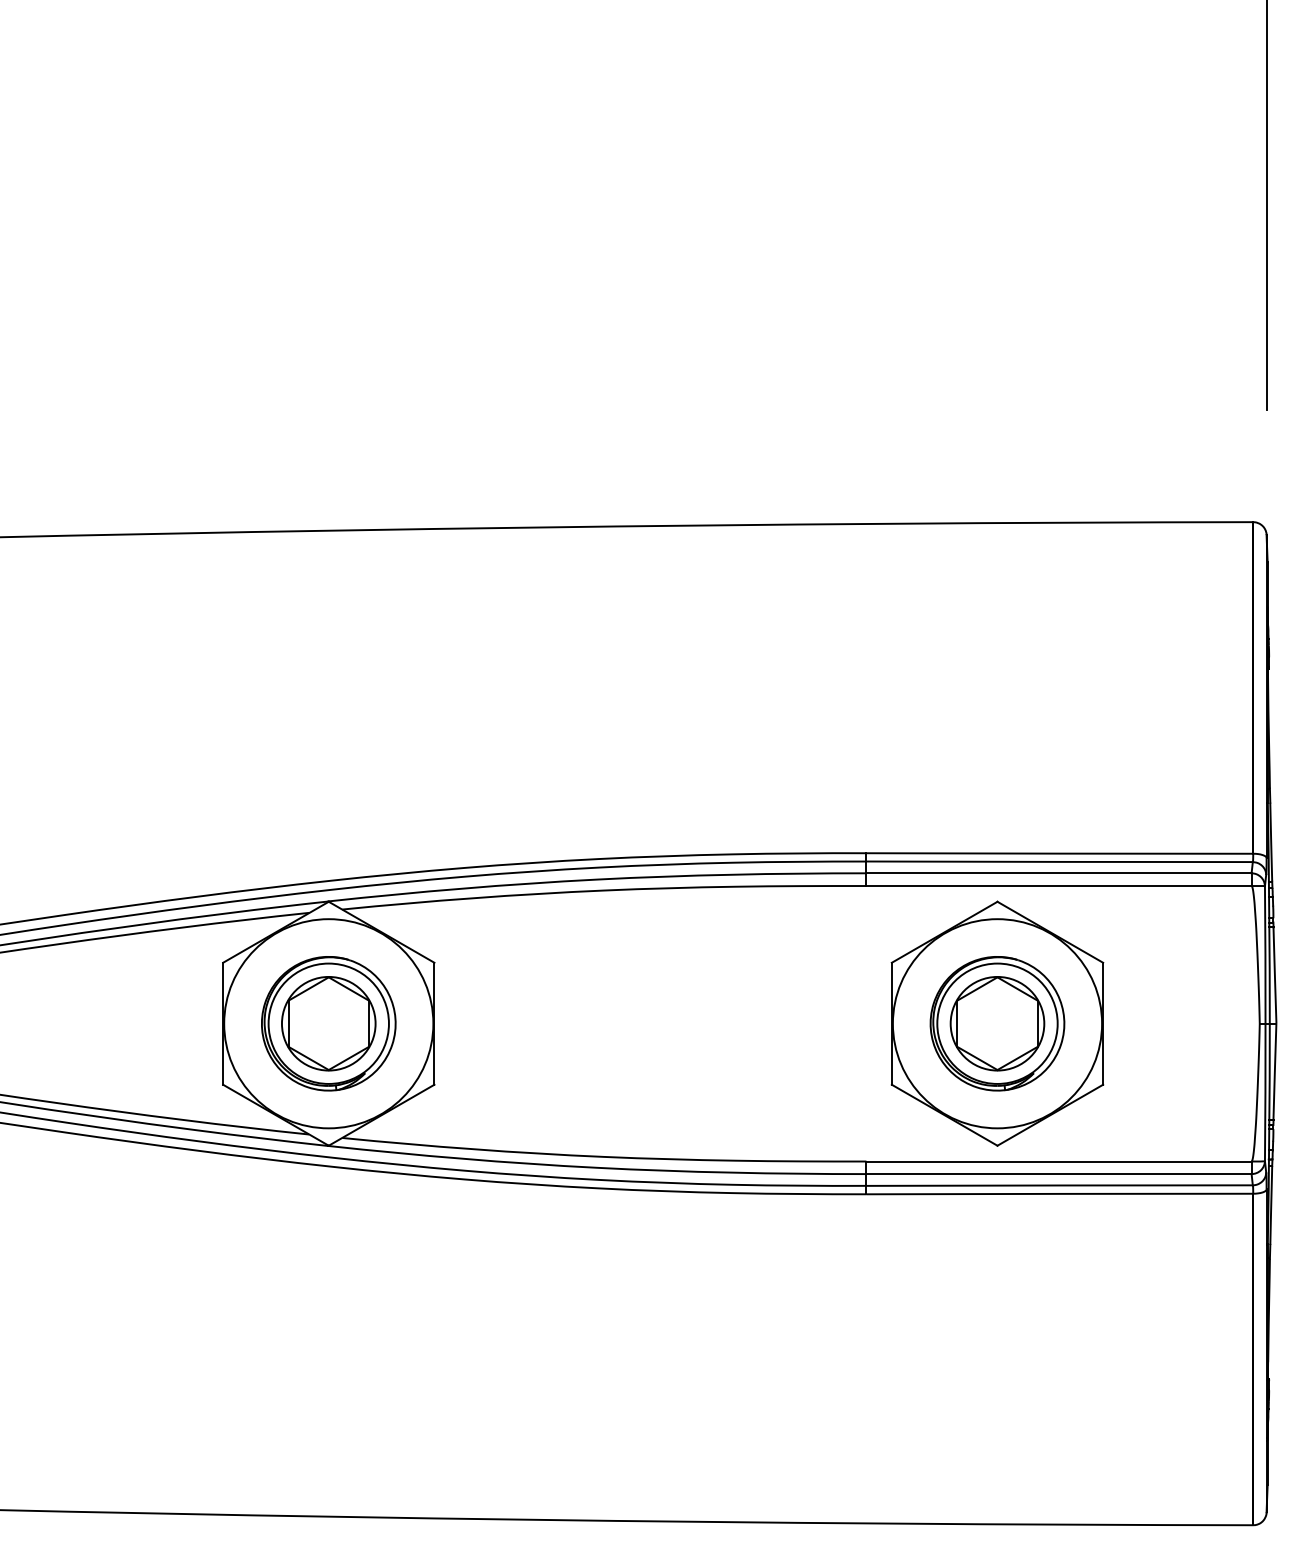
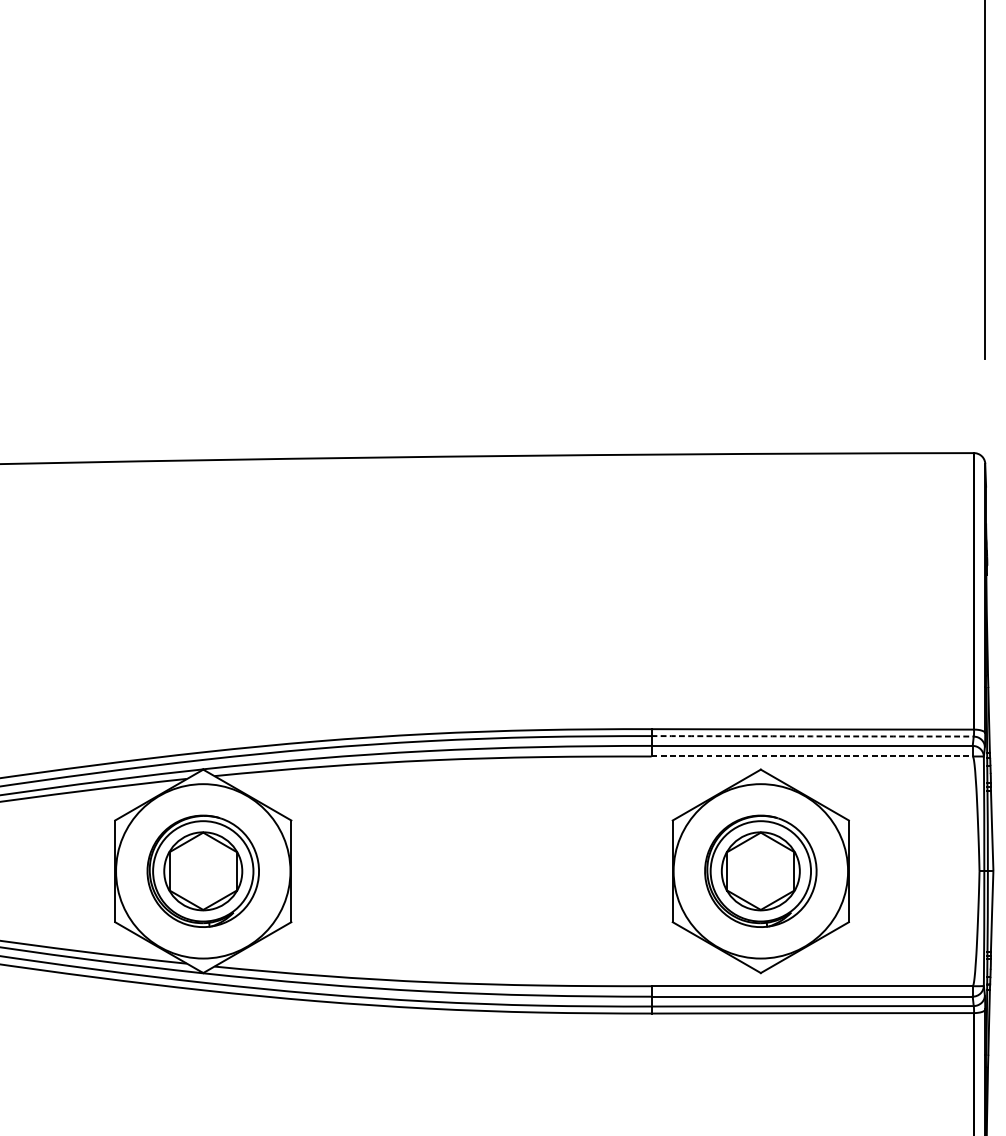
arc: (1059, 861) -> (812, 736), solid -> dashed
line: (1059, 886) -> (812, 756), solid -> dashed

